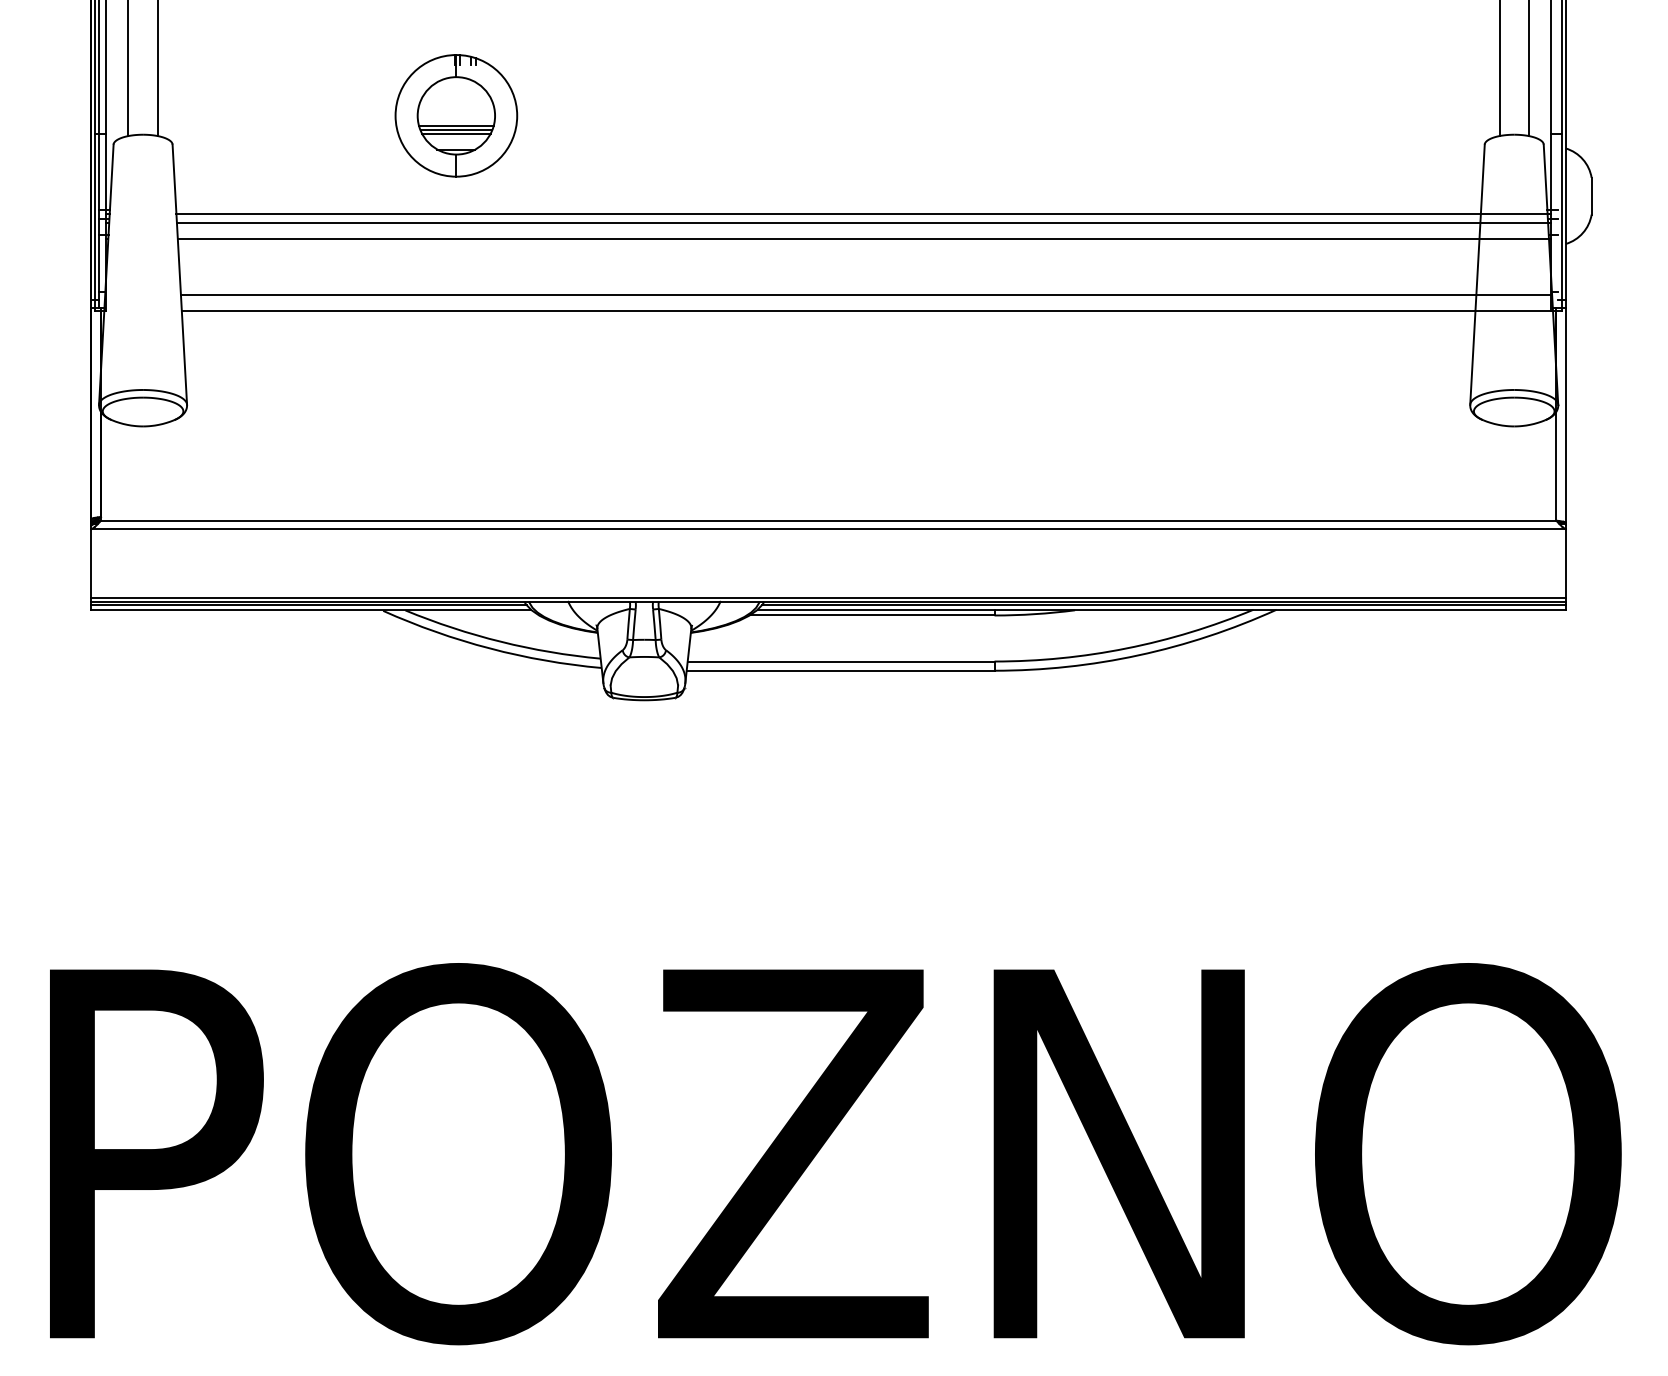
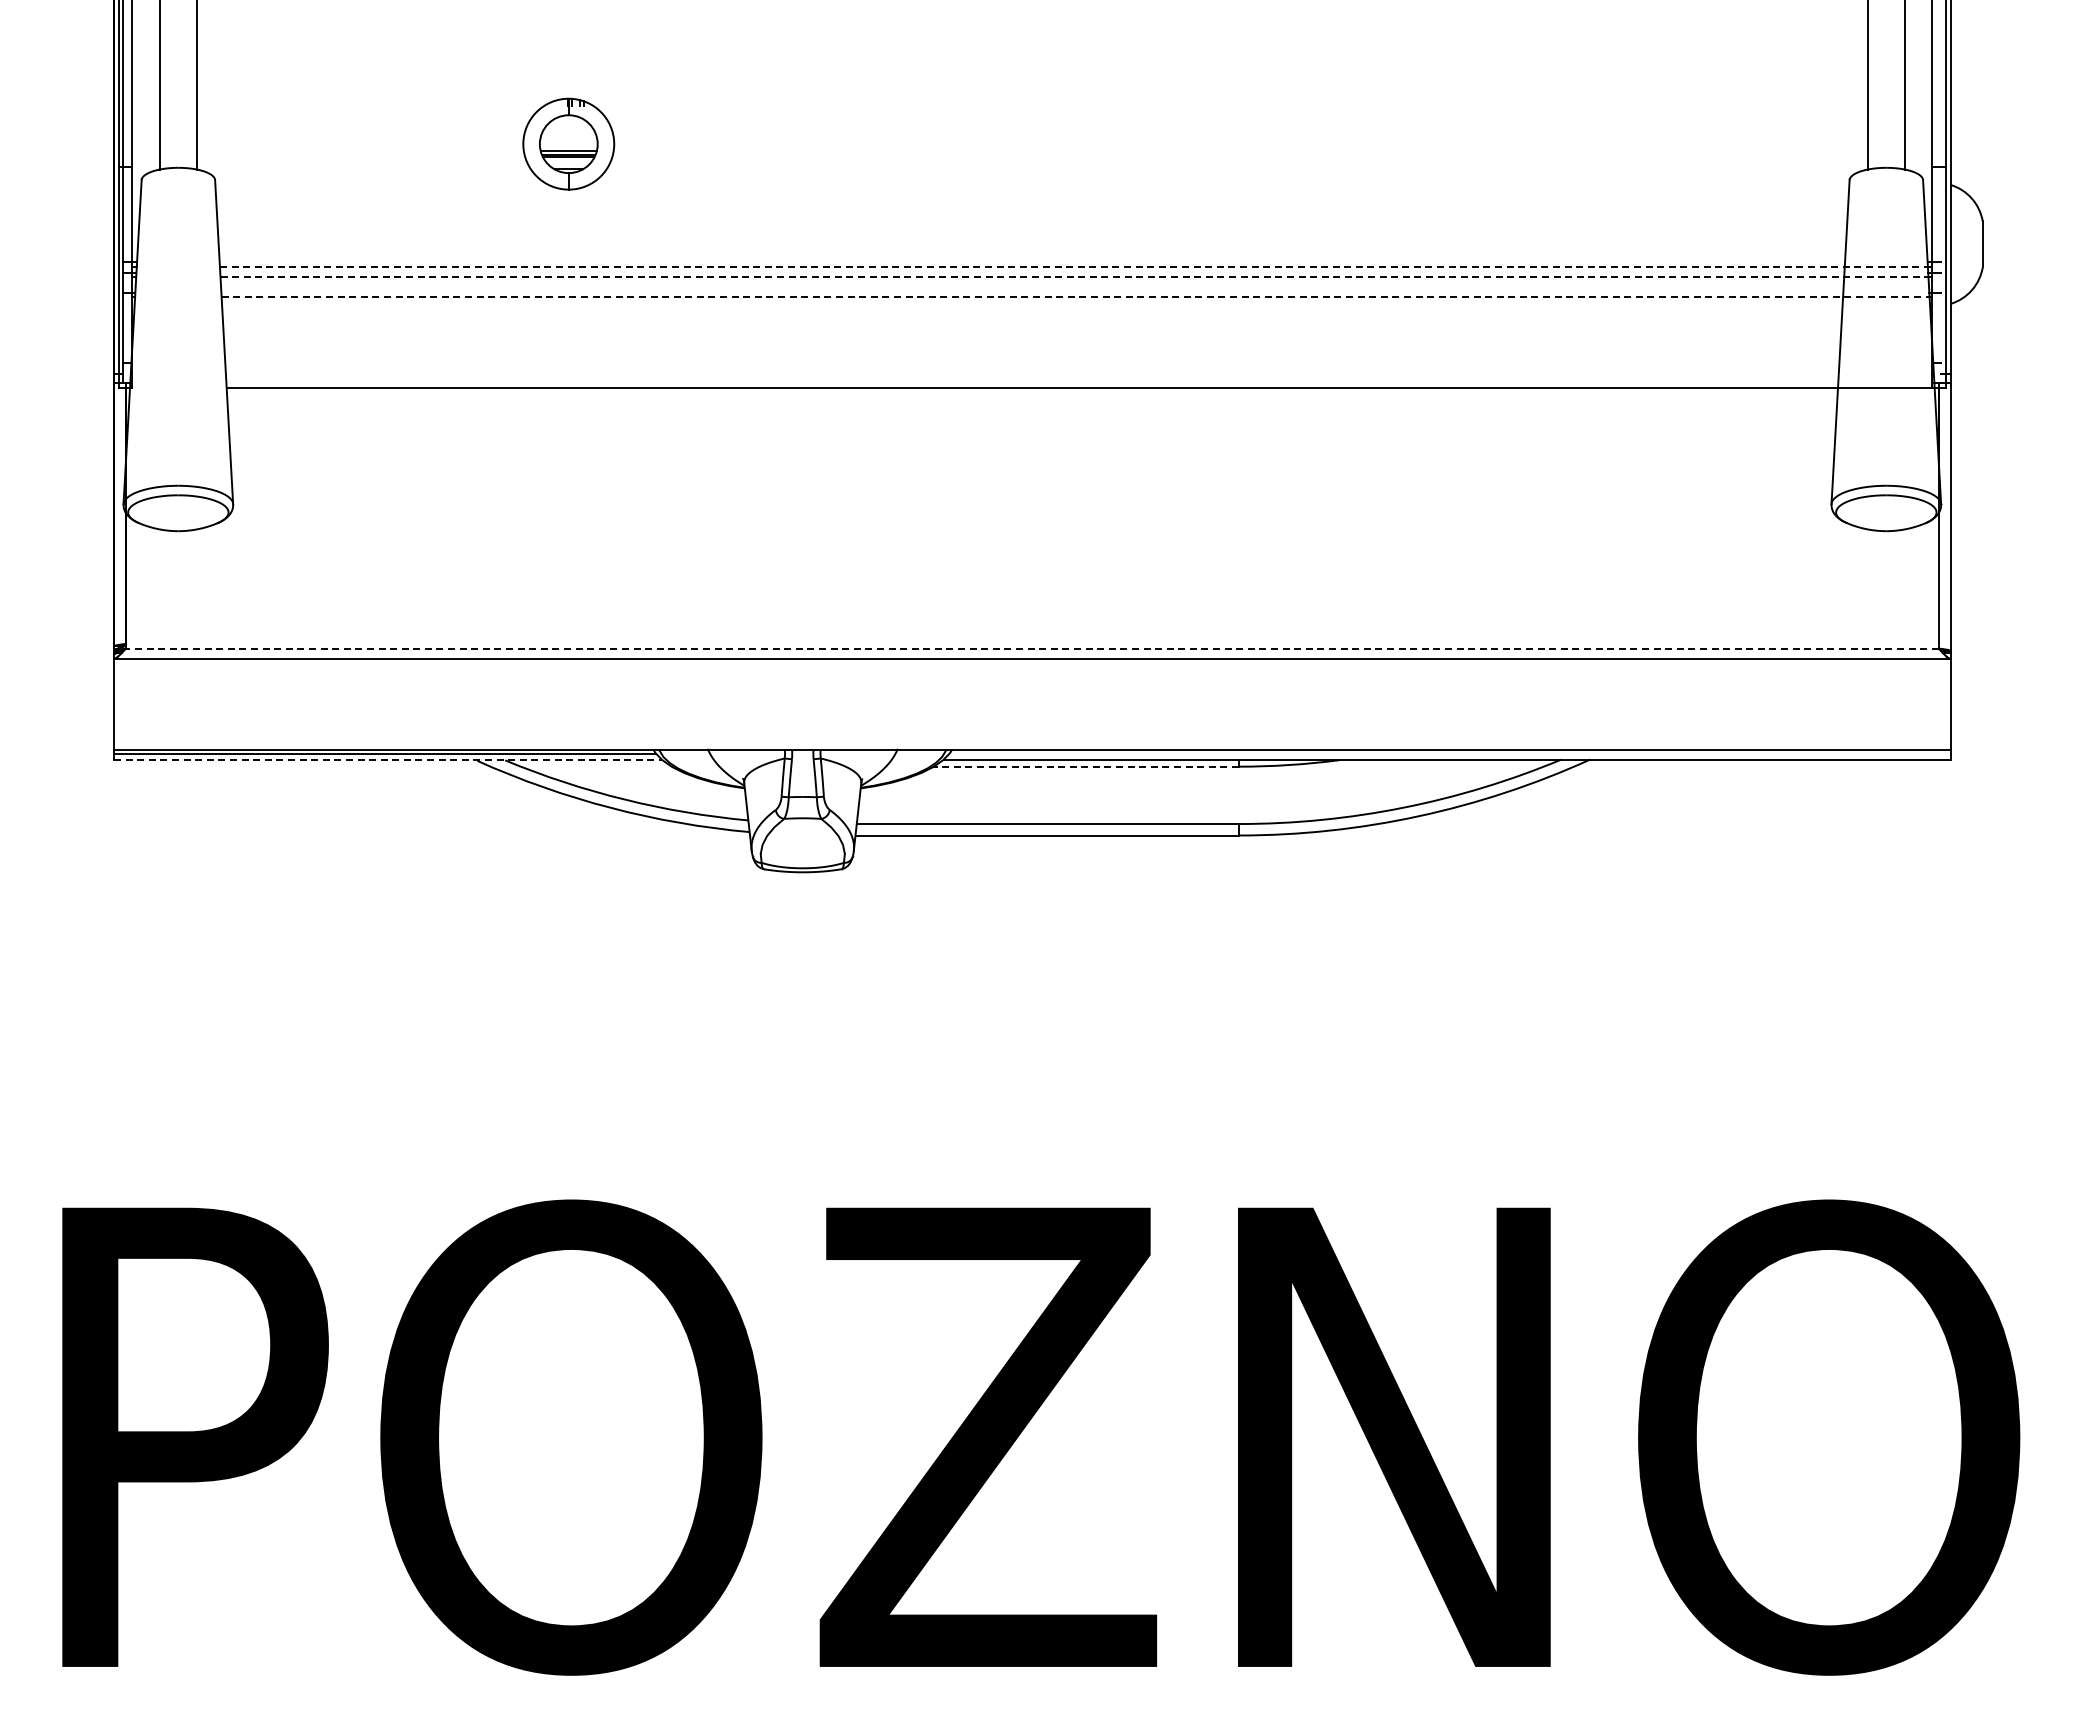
part: (456, 115) -> (568, 143), size x0.6
line: (864, 213) -> (1076, 266), solid -> dashed
line: (864, 222) -> (1076, 277), solid -> dashed
line: (864, 238) -> (1077, 297), solid -> dashed
line: (865, 295) -> (1078, 367), removed
line: (827, 520) -> (1031, 648), solid -> dashed
line: (828, 597) -> (1032, 744), removed
line: (1163, 604) -> (1449, 753), removed
line: (310, 609) -> (387, 759), solid -> dashed
line: (872, 615) -> (1086, 766), solid -> dashed

